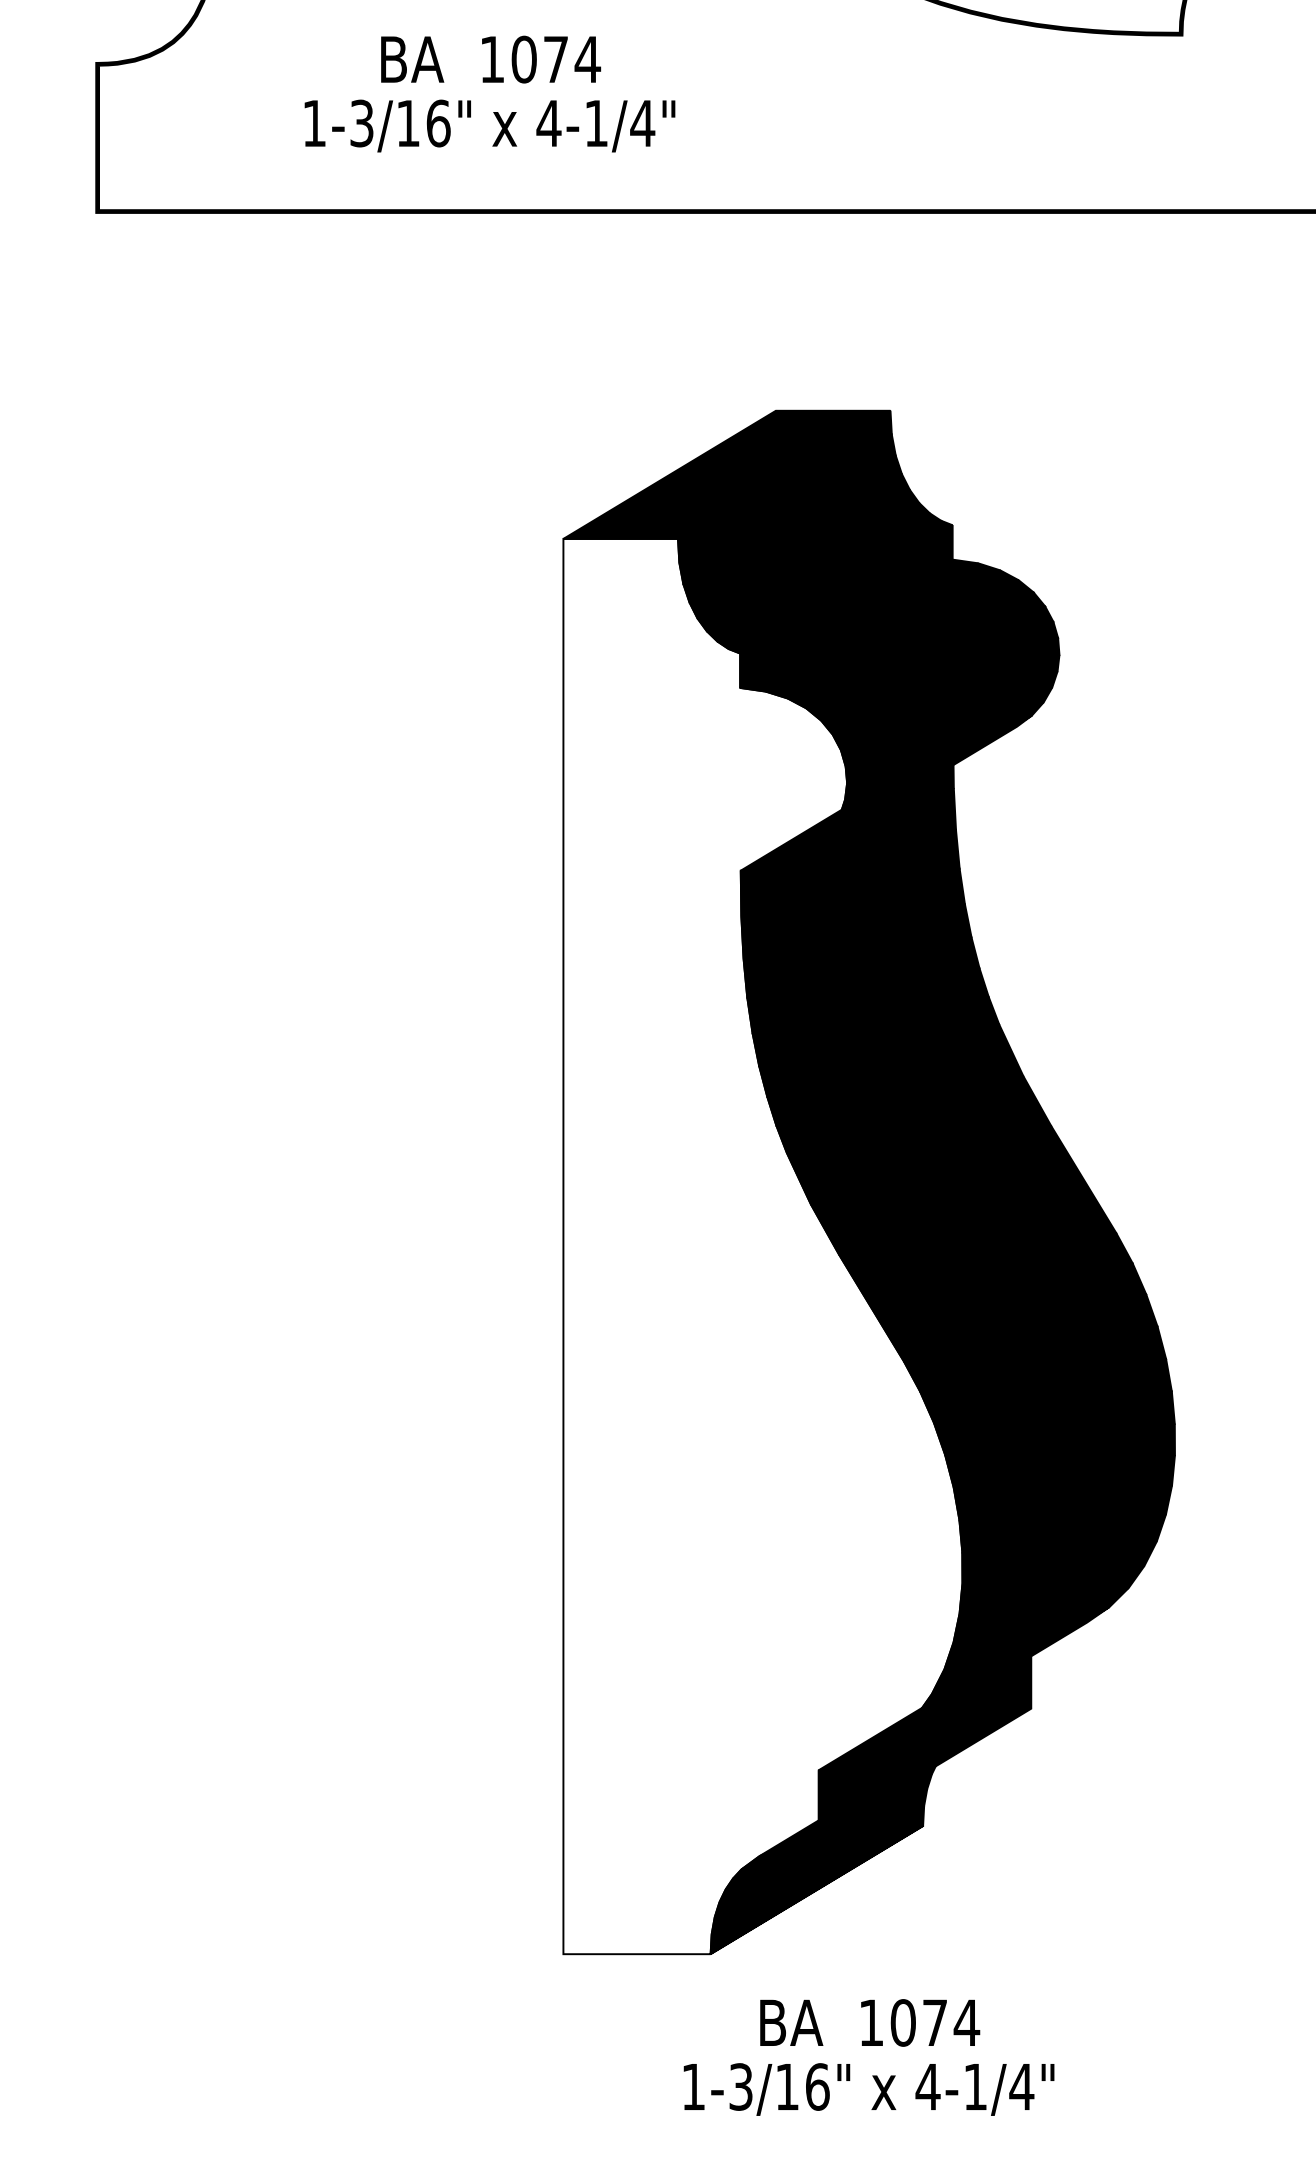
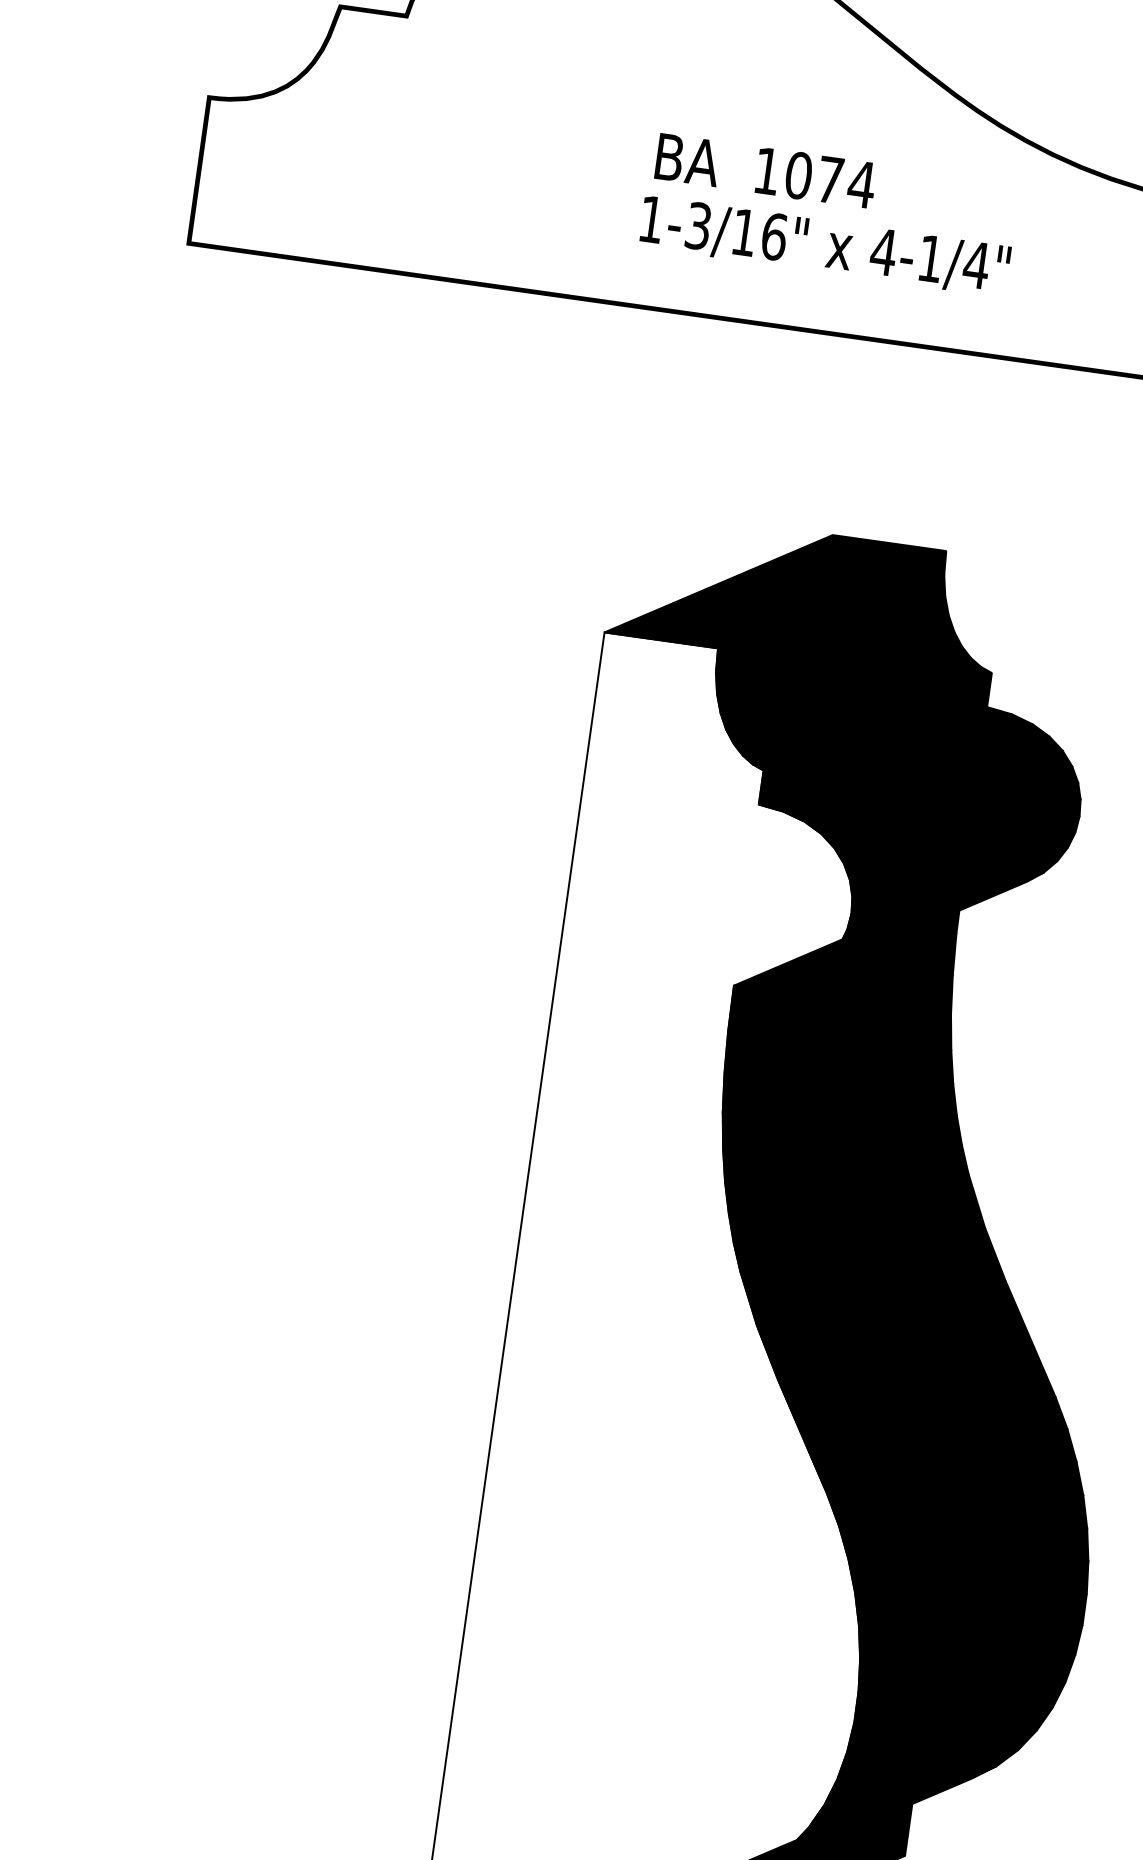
text: (491, 59) -> (766, 171), moved
text: (489, 125) -> (824, 245), moved

